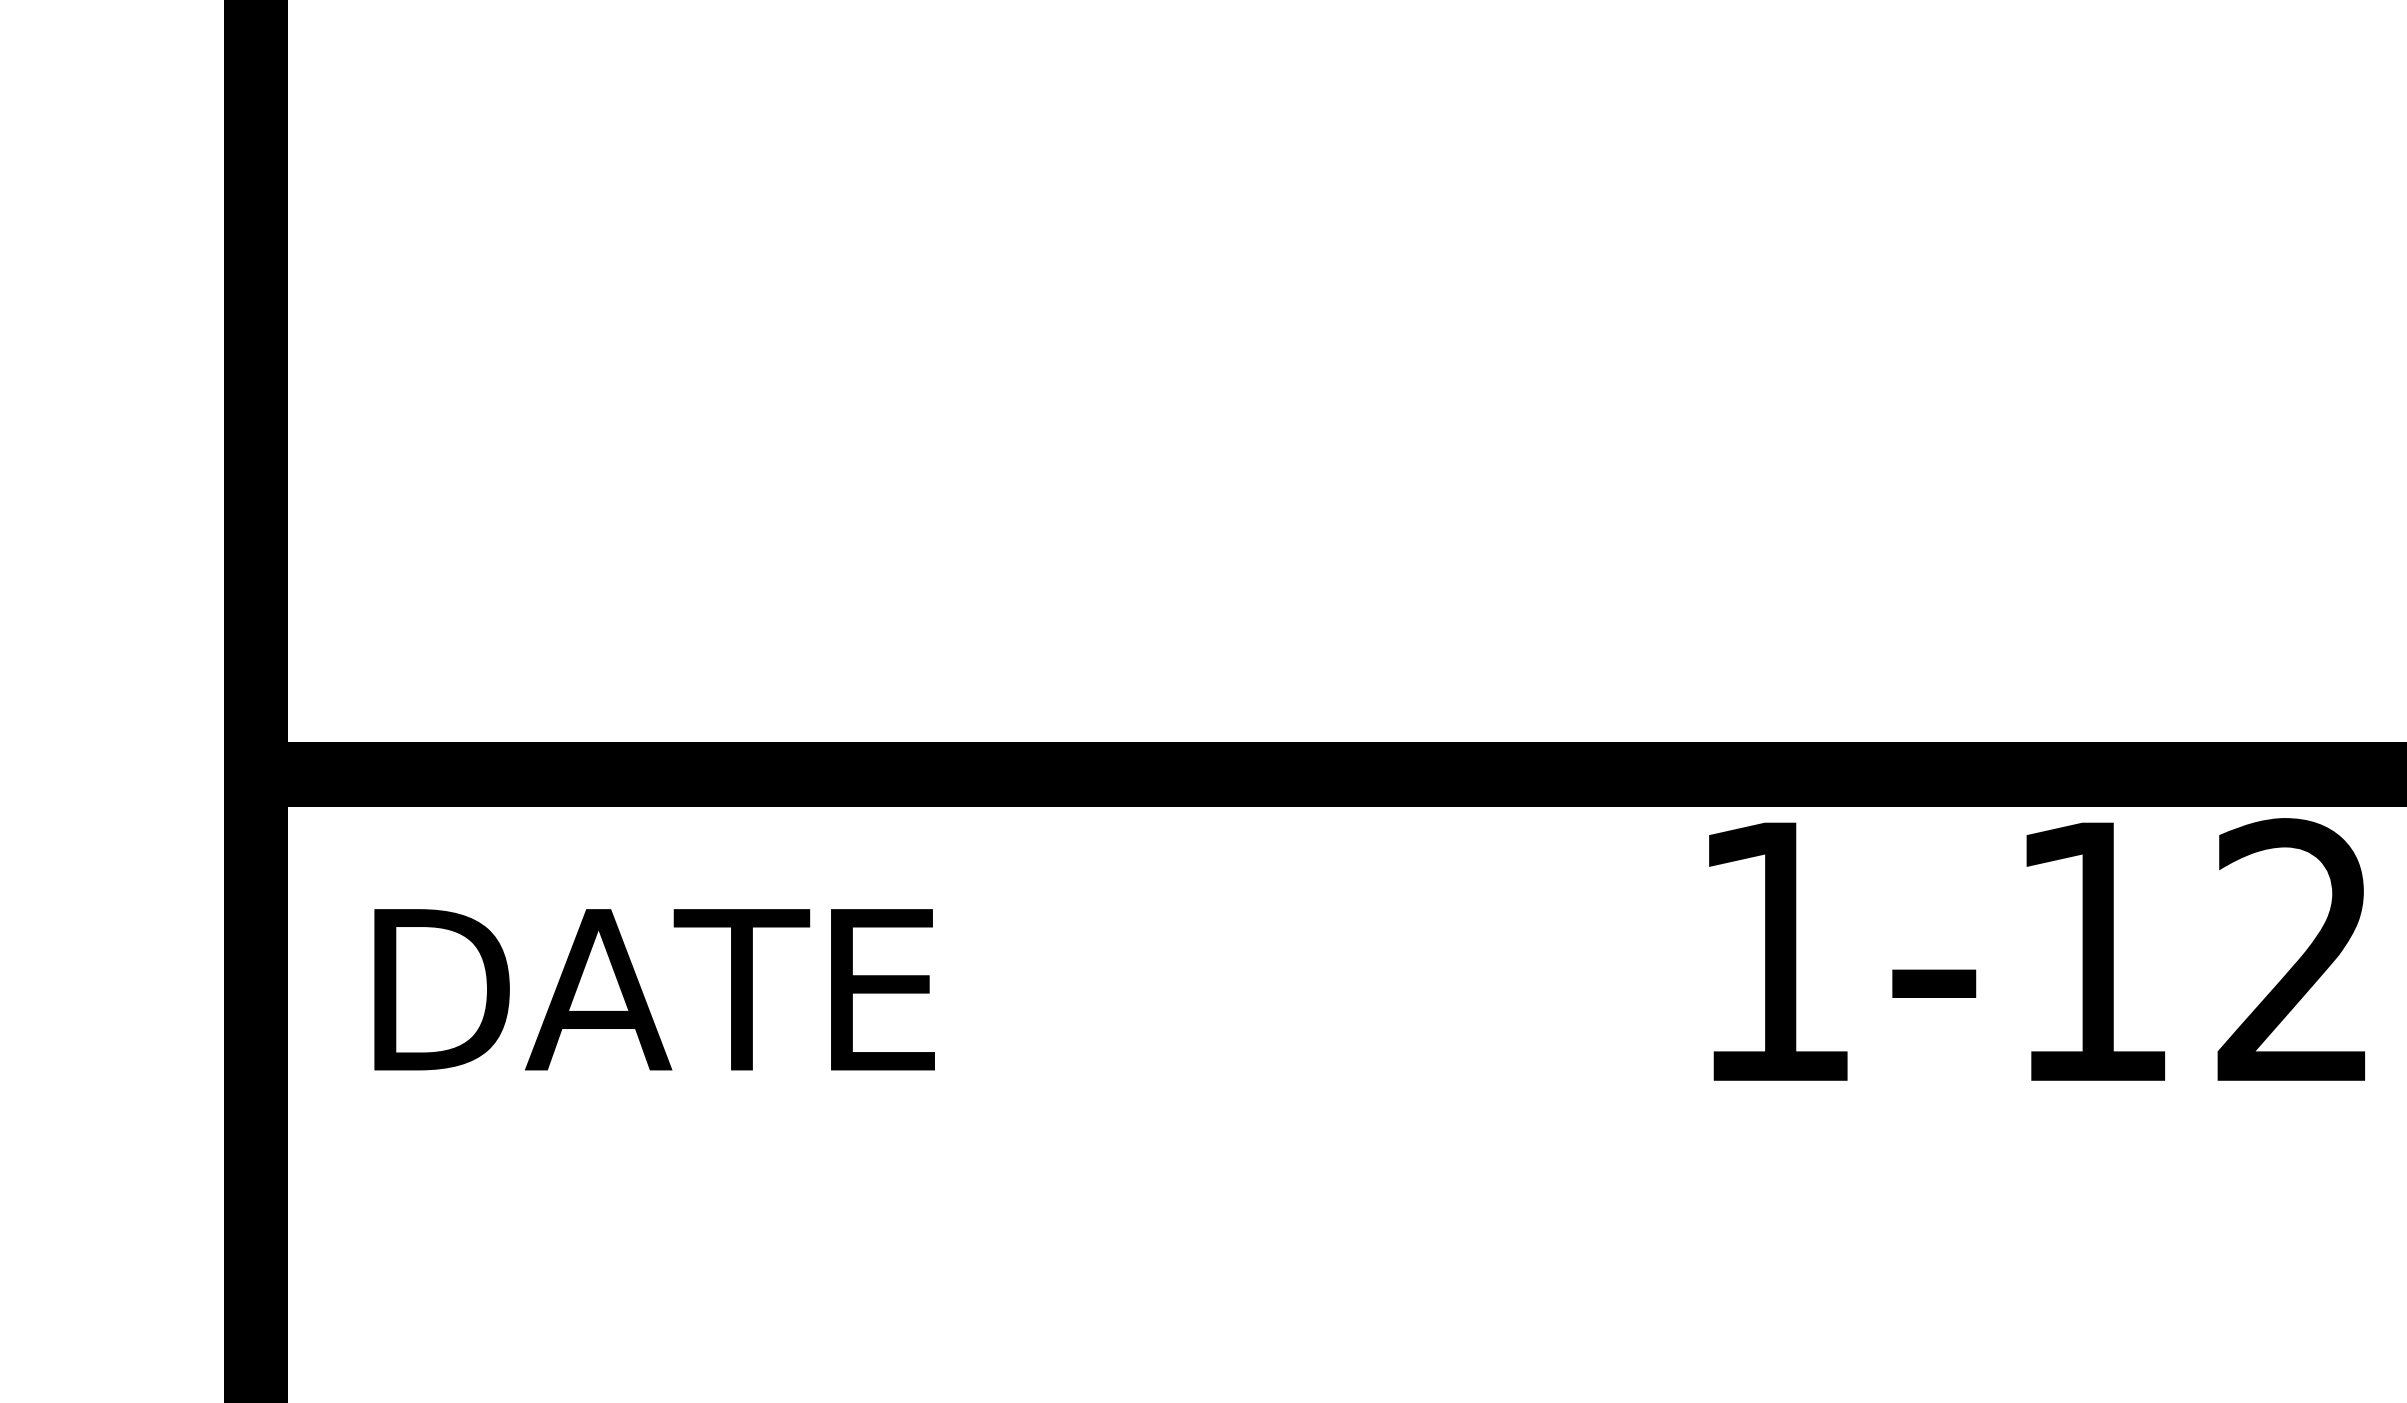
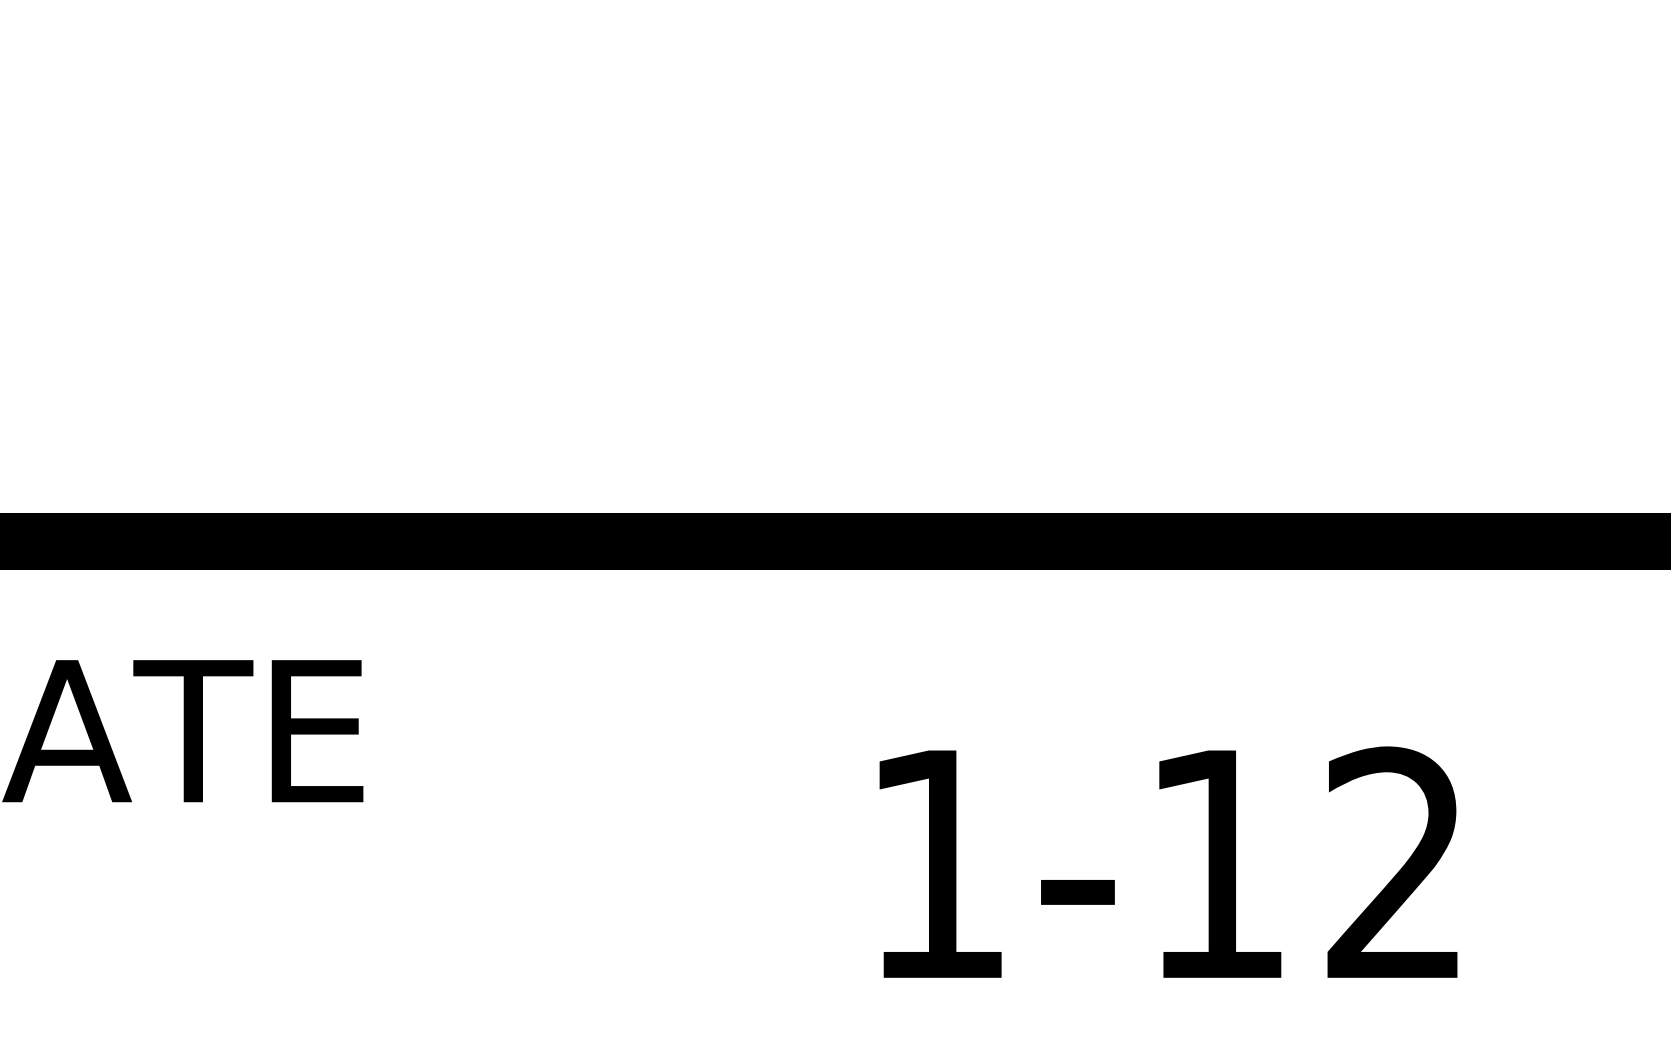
text: (2036, 949) -> (1168, 862), moved

